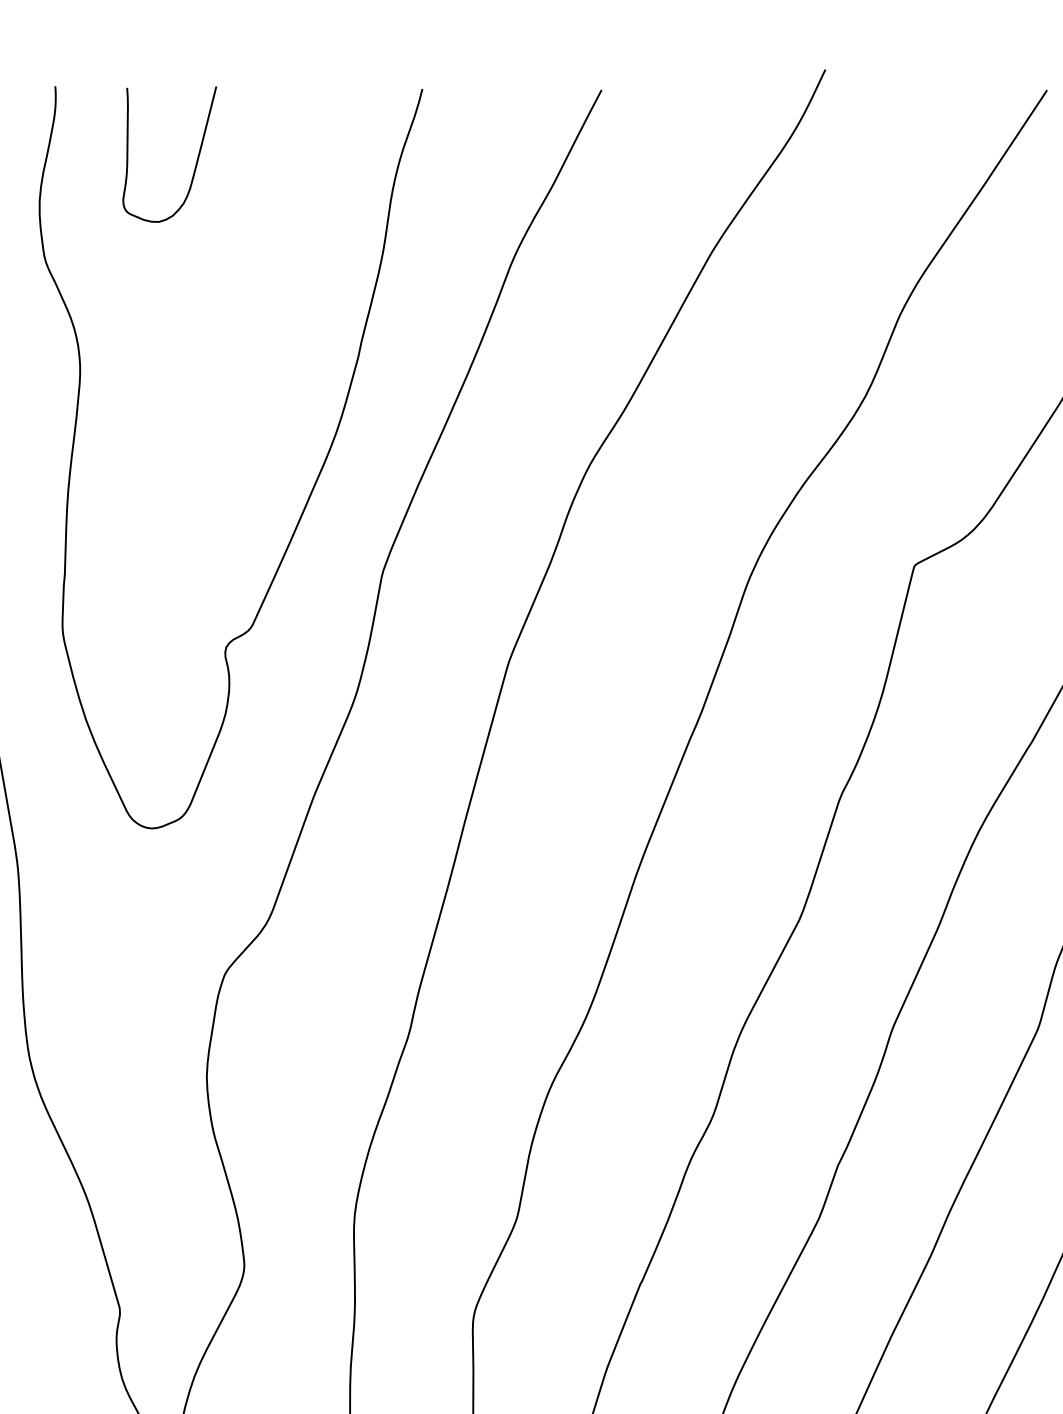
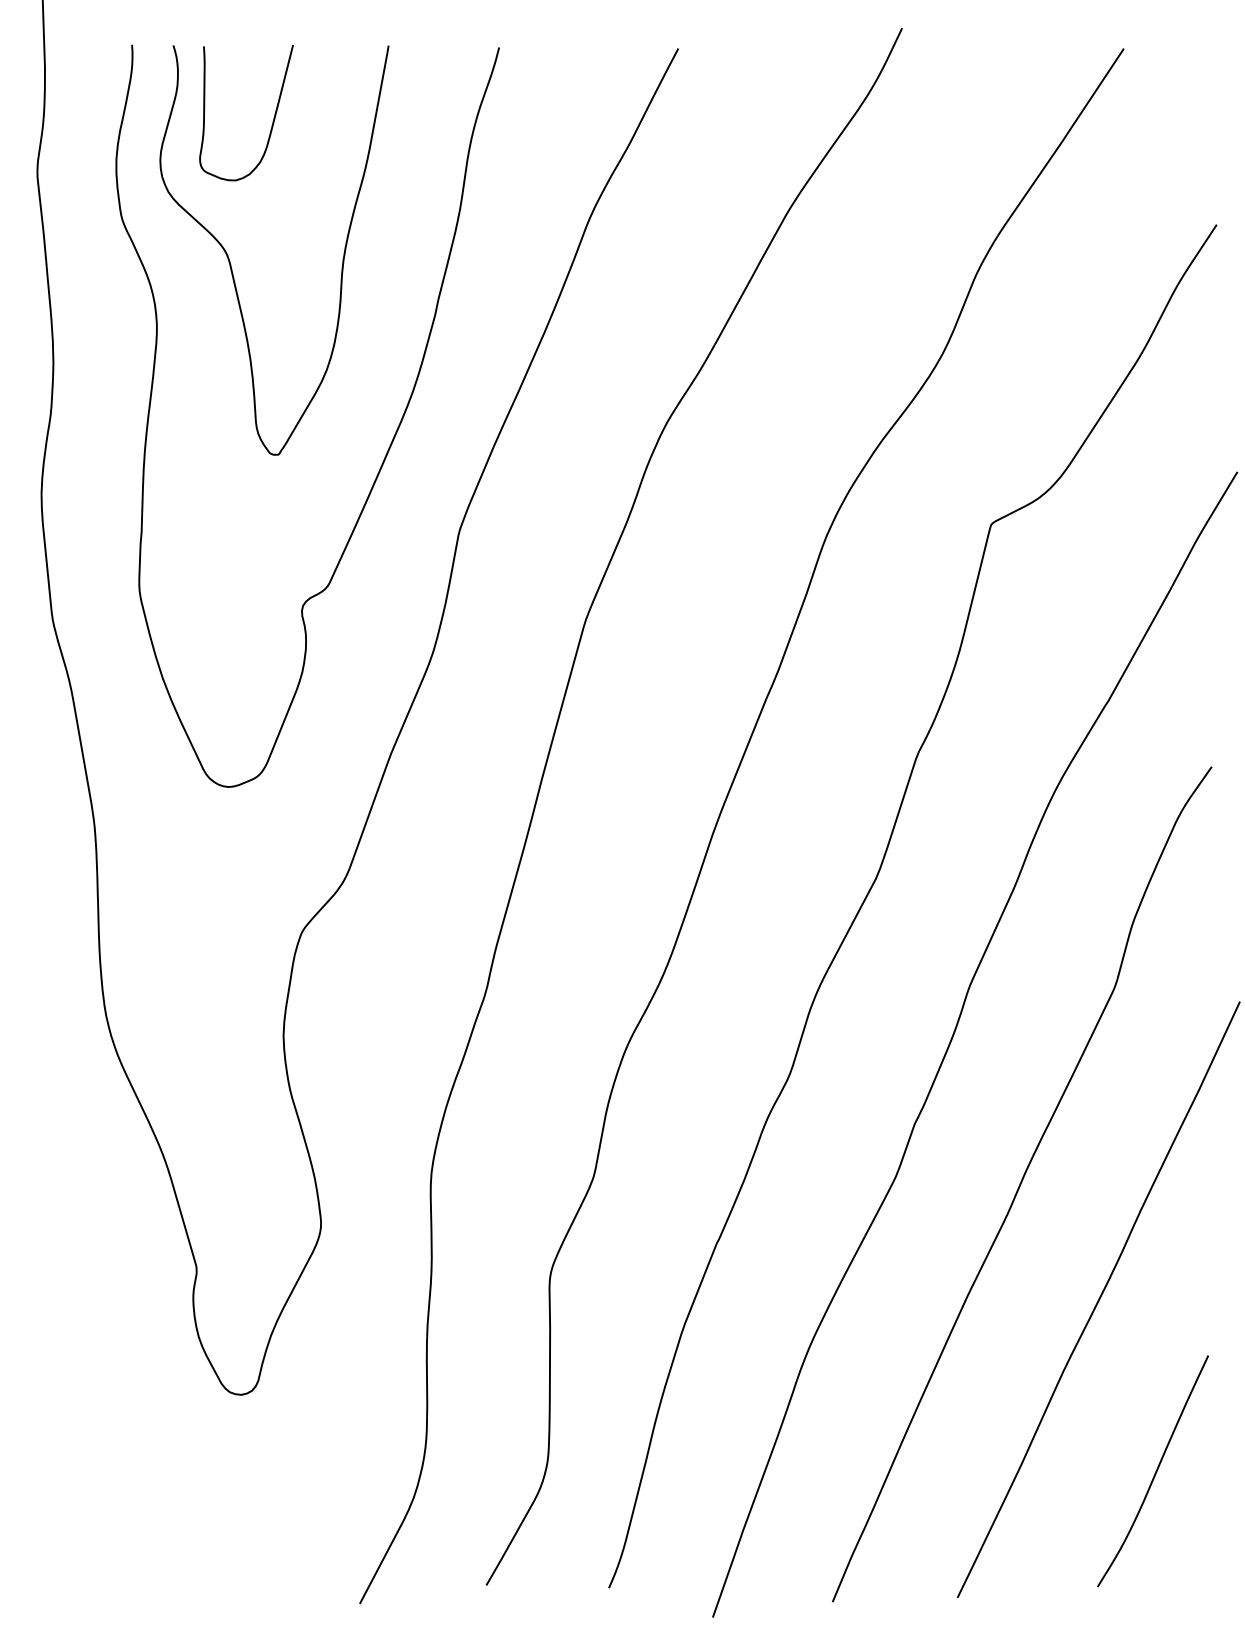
curve: (154, 305) -> (231, 264), added

